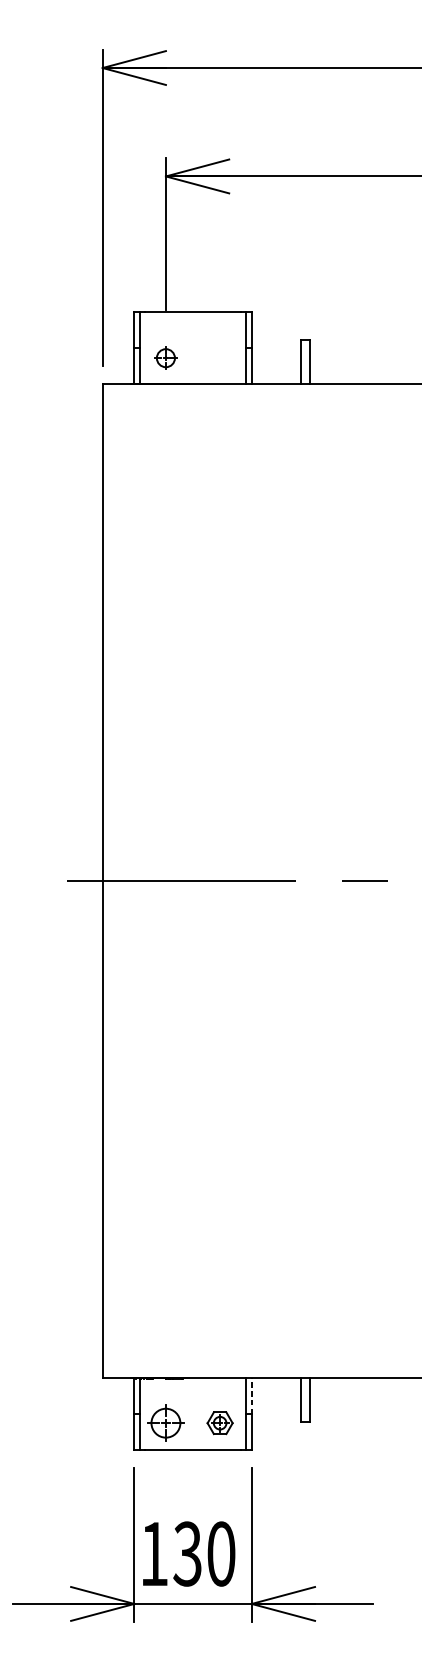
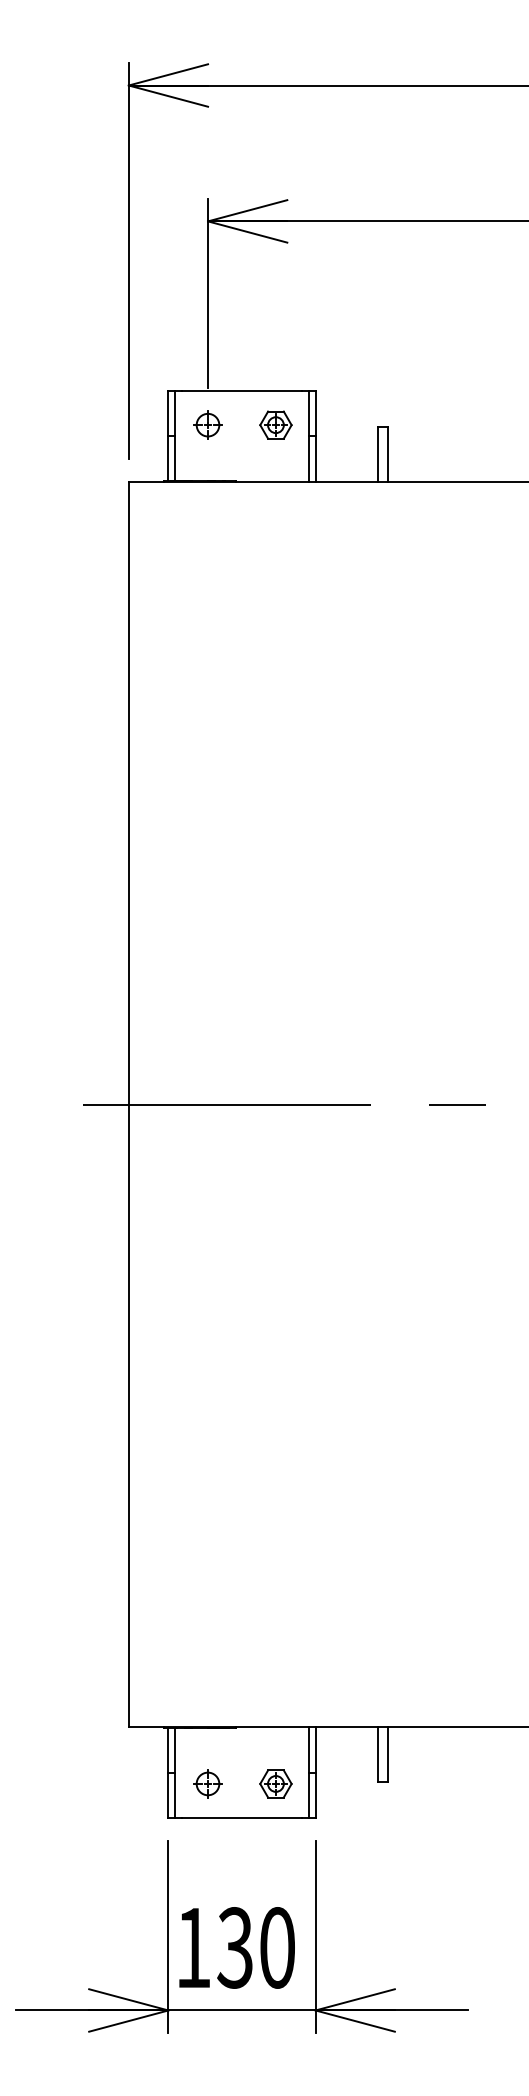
part: (219, 338) -> (275, 424), added
part: (165, 357) -> (207, 424), moved
line: (251, 1395) -> (315, 1749), dashed -> solid
part: (165, 1422) -> (207, 1783), size x0.62

